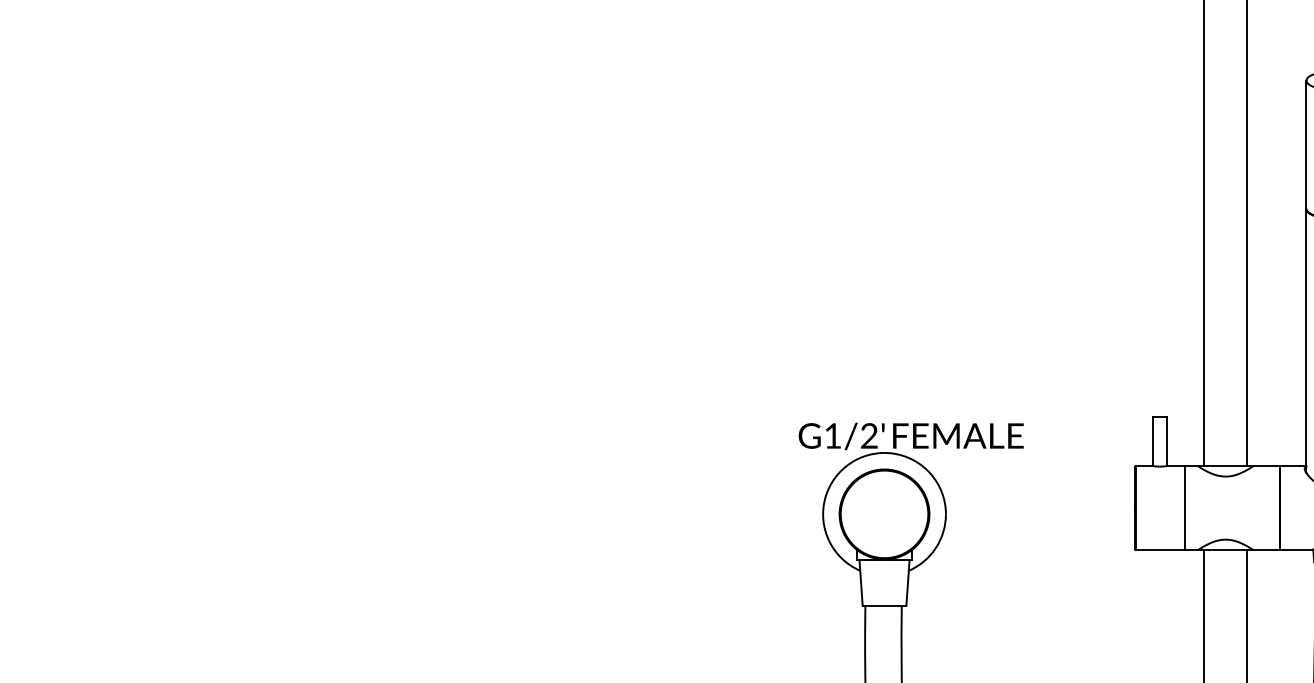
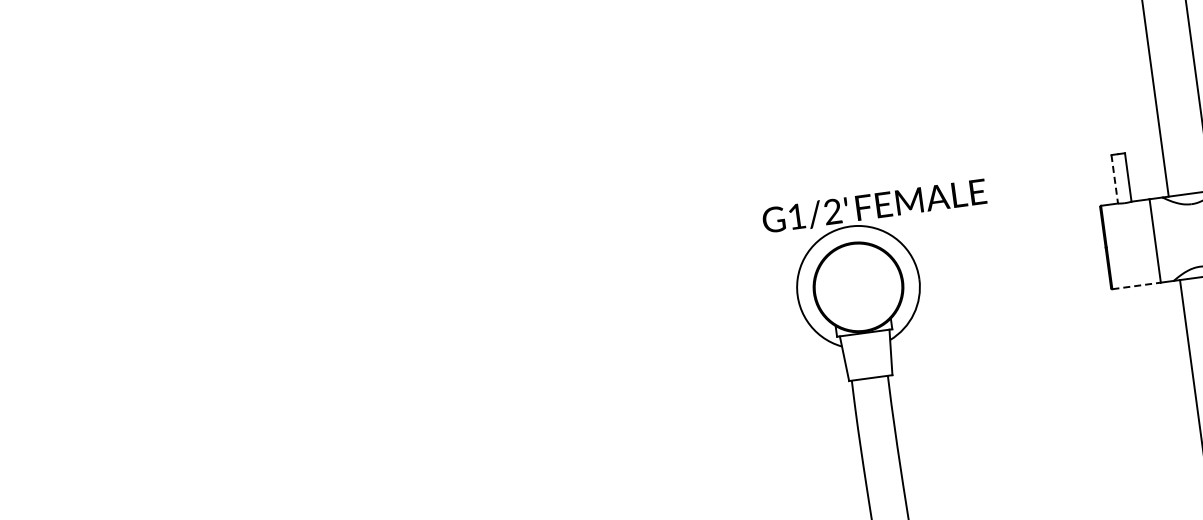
line: (1152, 442) -> (1114, 180), solid -> dashed
line: (1160, 550) -> (1136, 286), solid -> dashed

